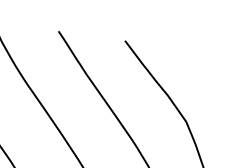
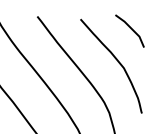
line: (201, 62) -> (130, 29), added

